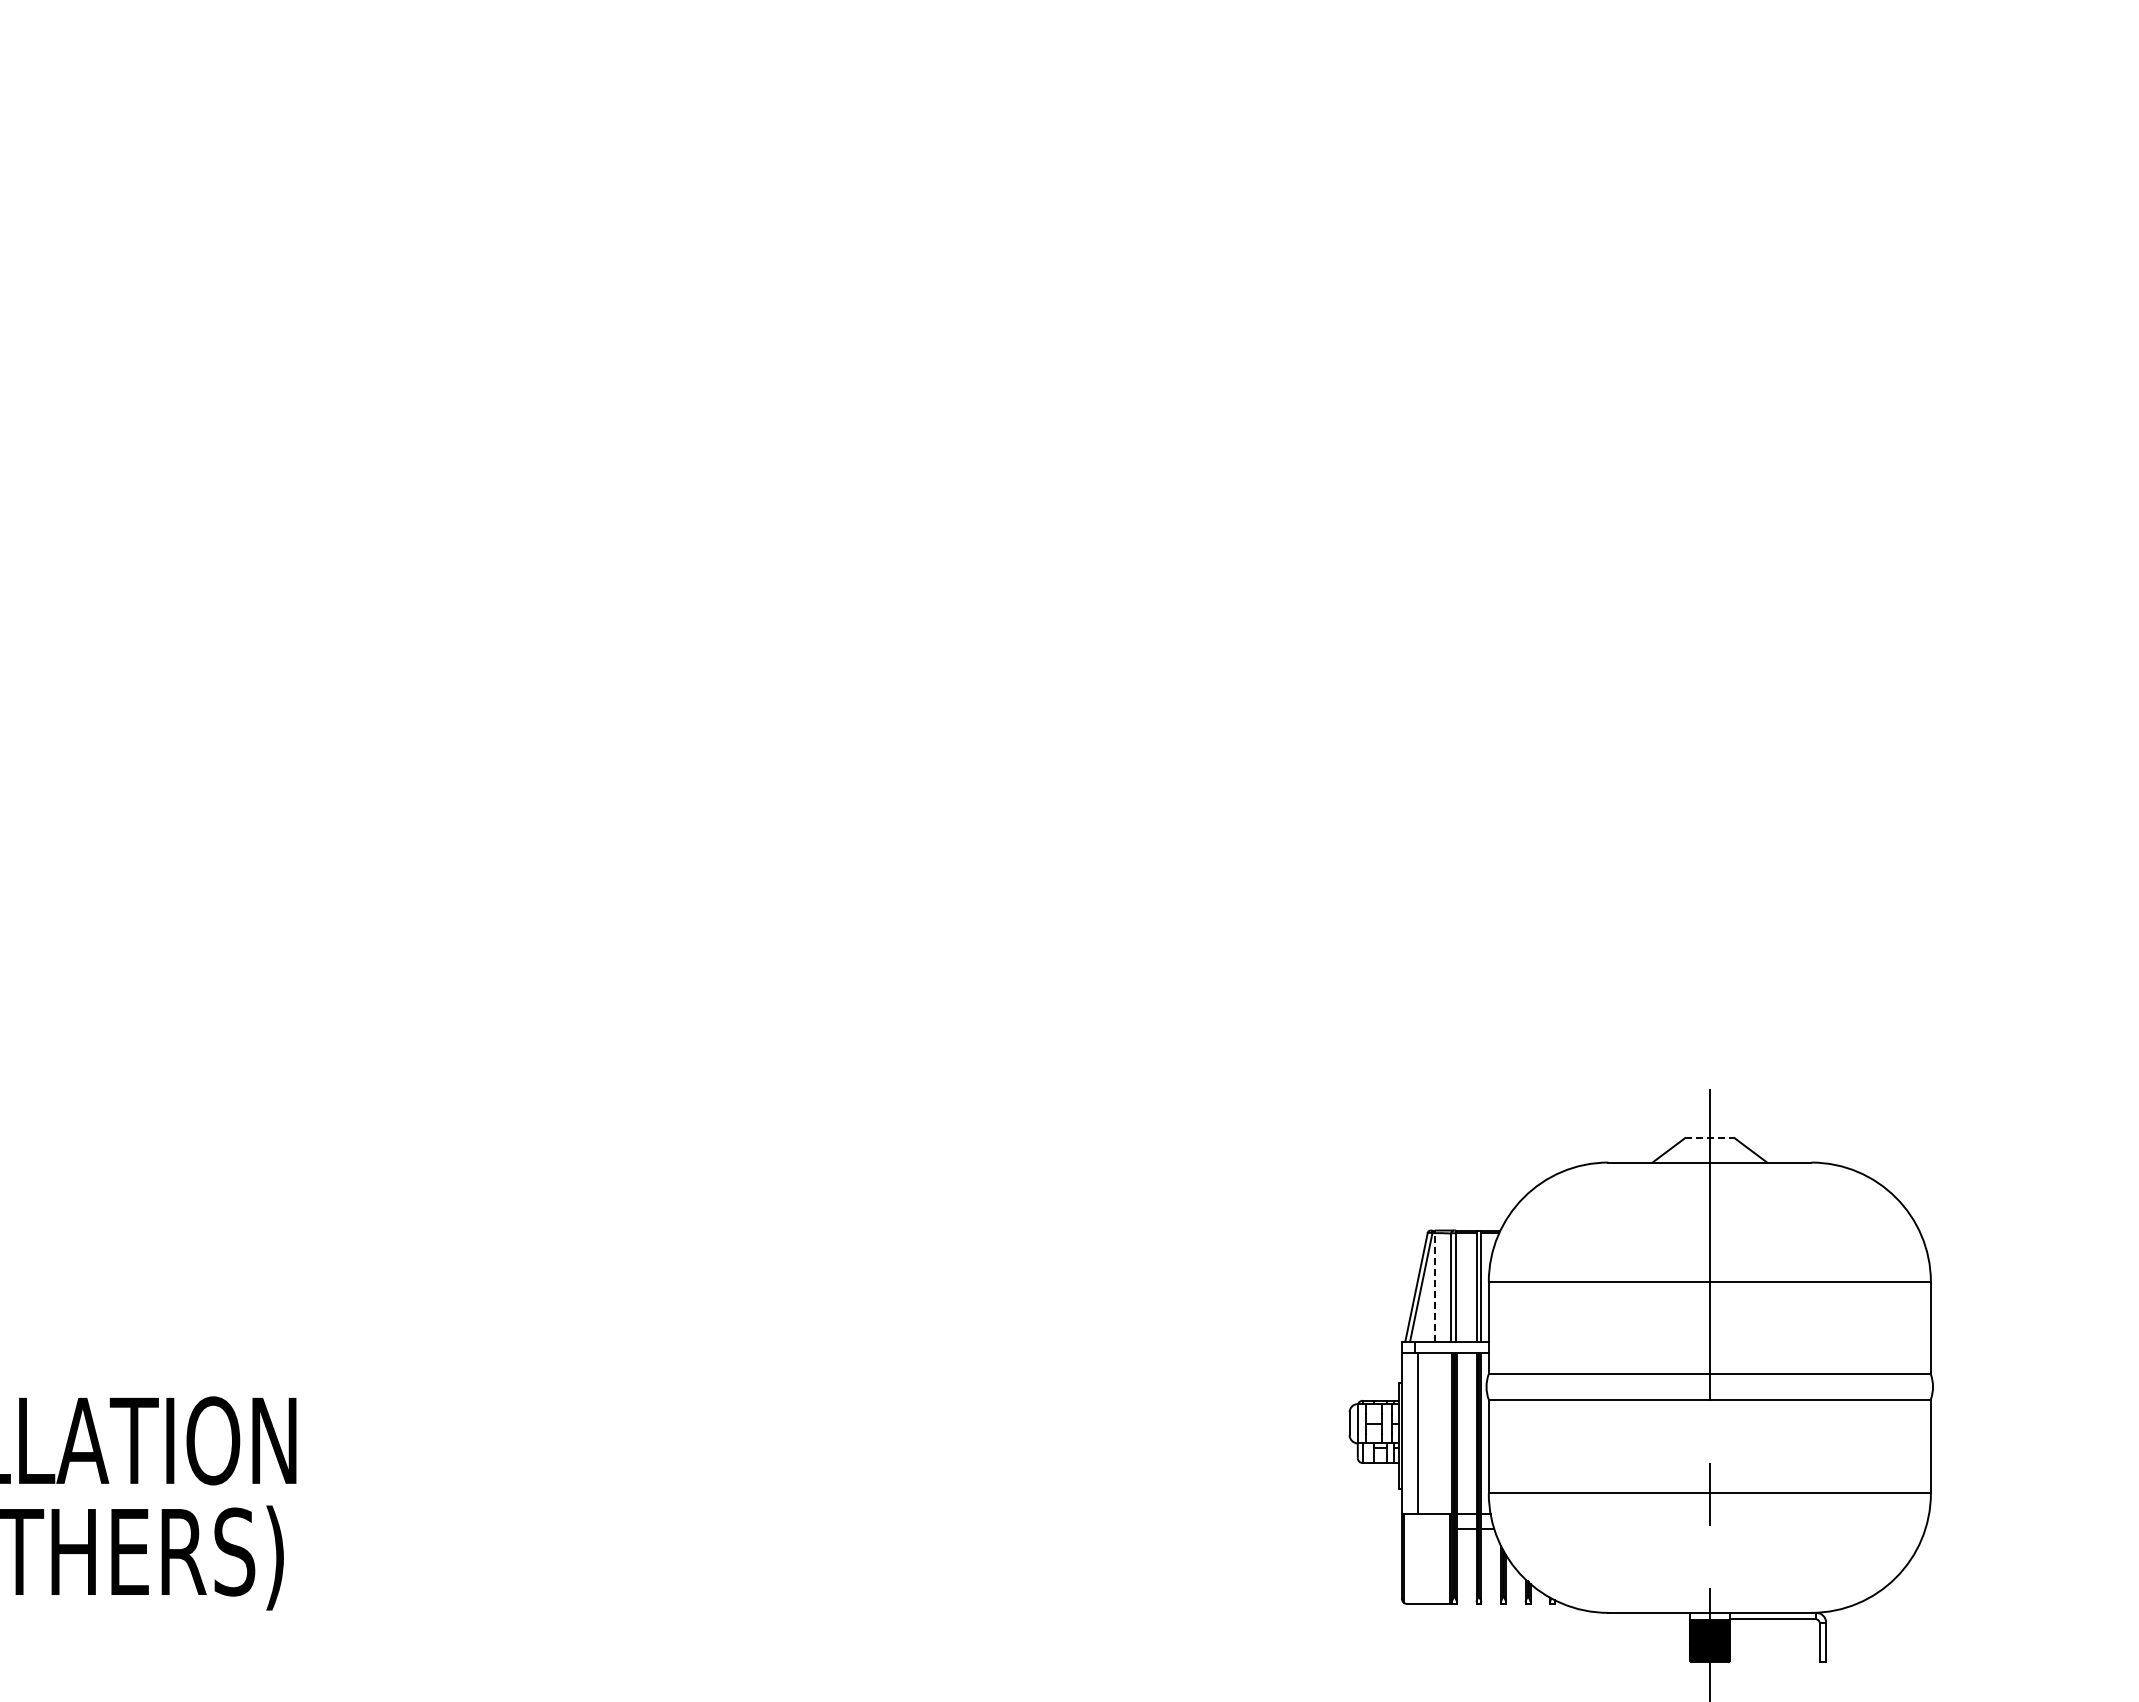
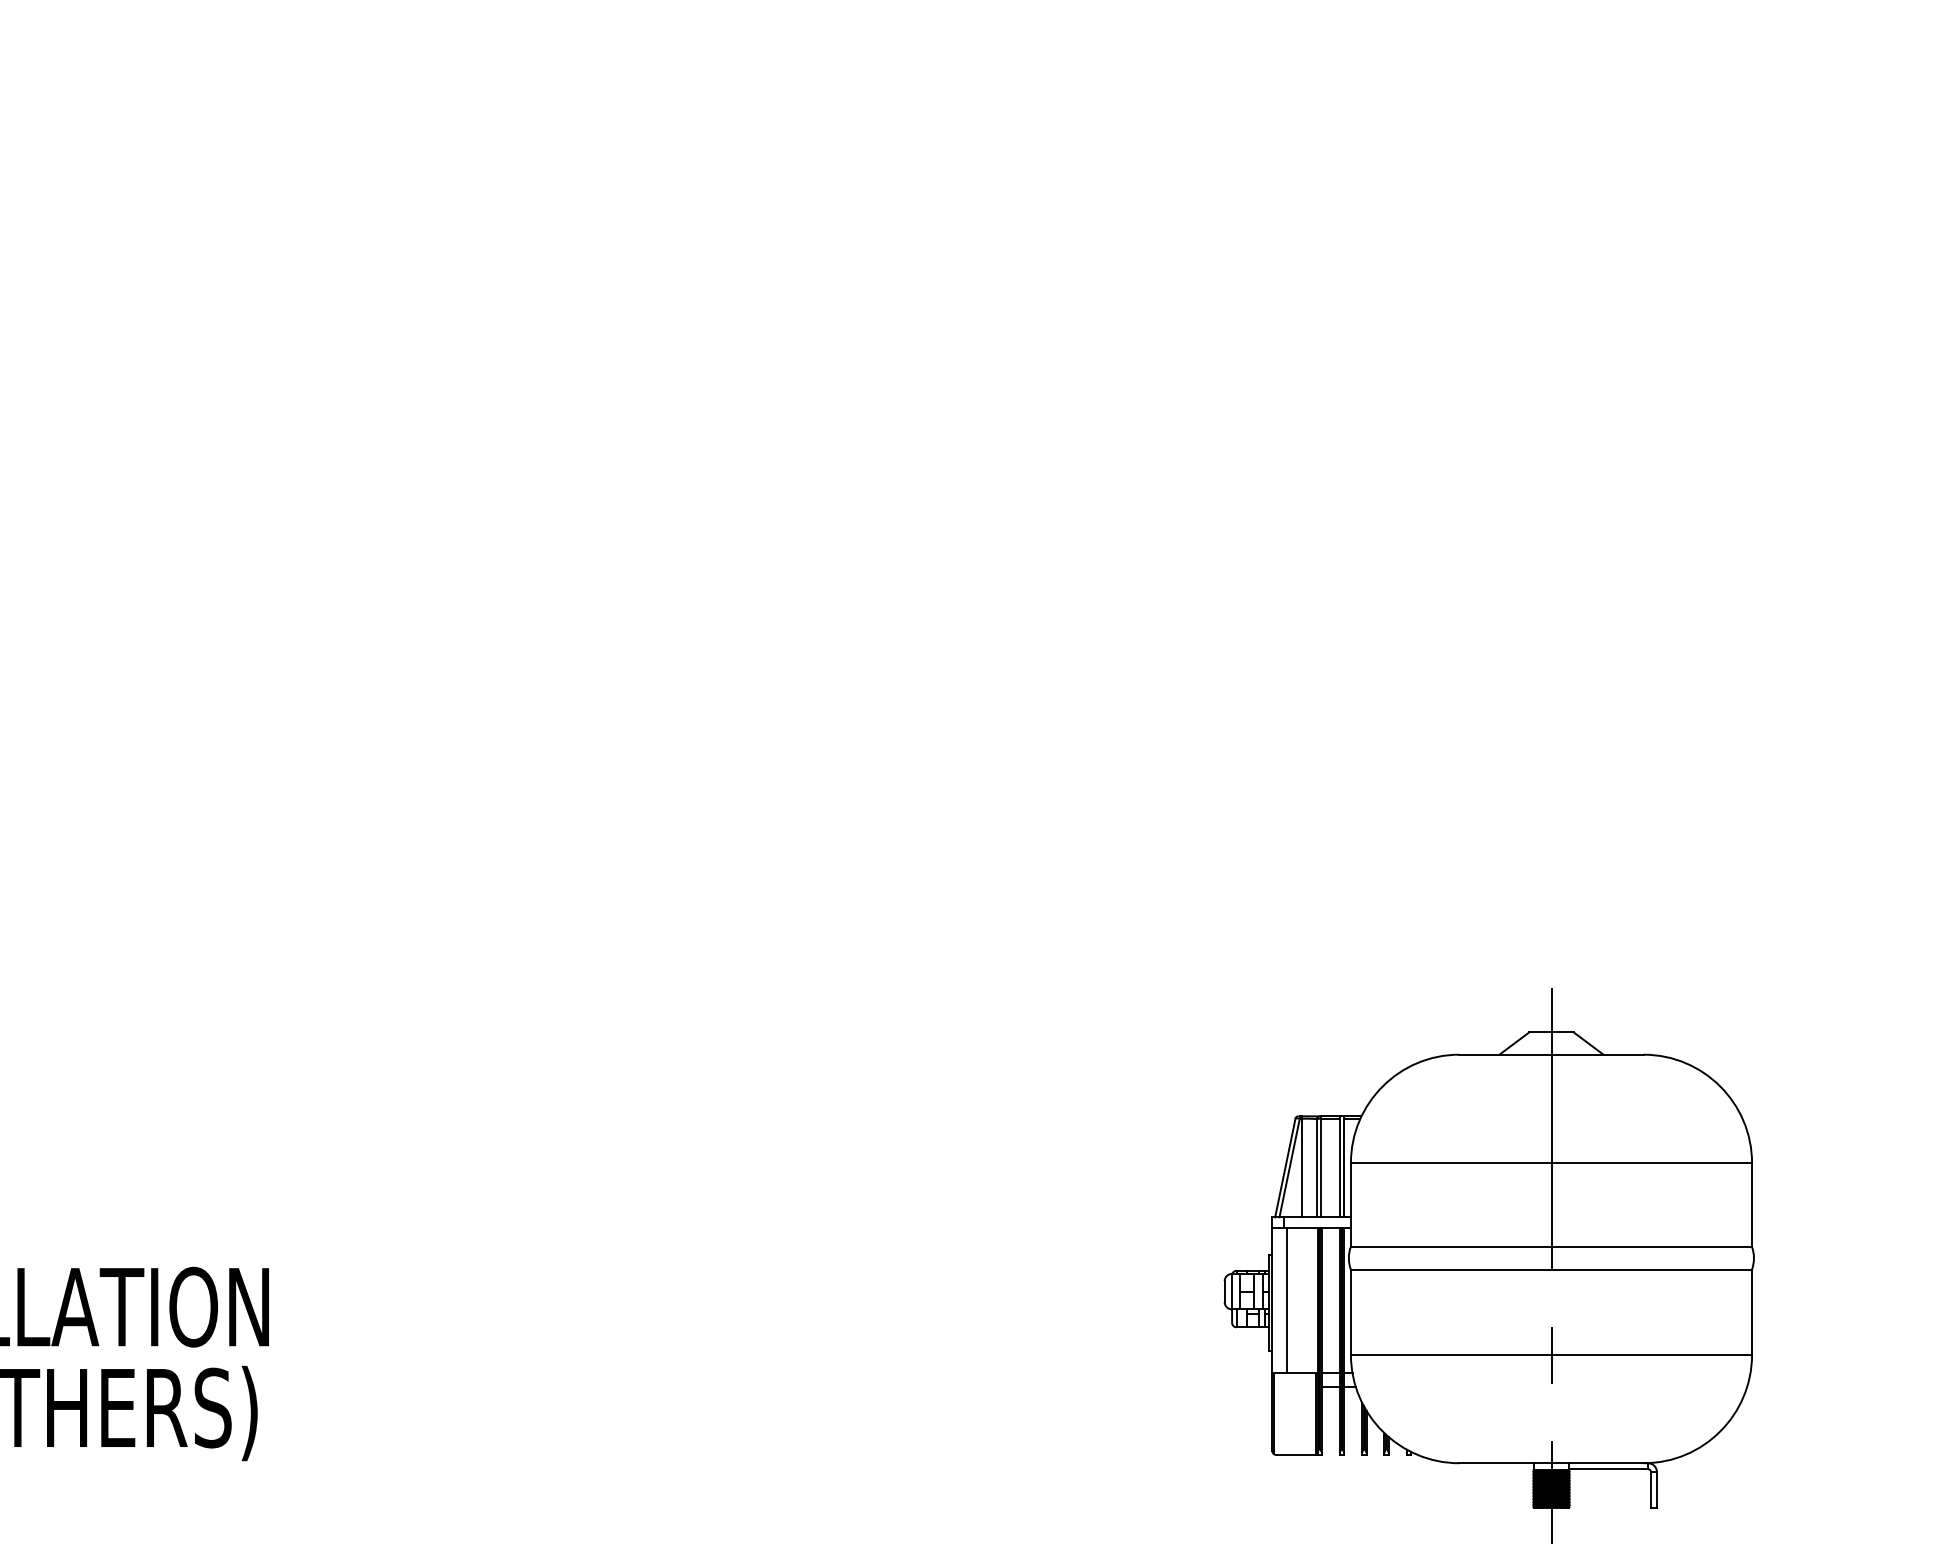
line: (1709, 1138) -> (1551, 1032), dashed -> solid
line: (1434, 1287) -> (1301, 1168), dashed -> solid

